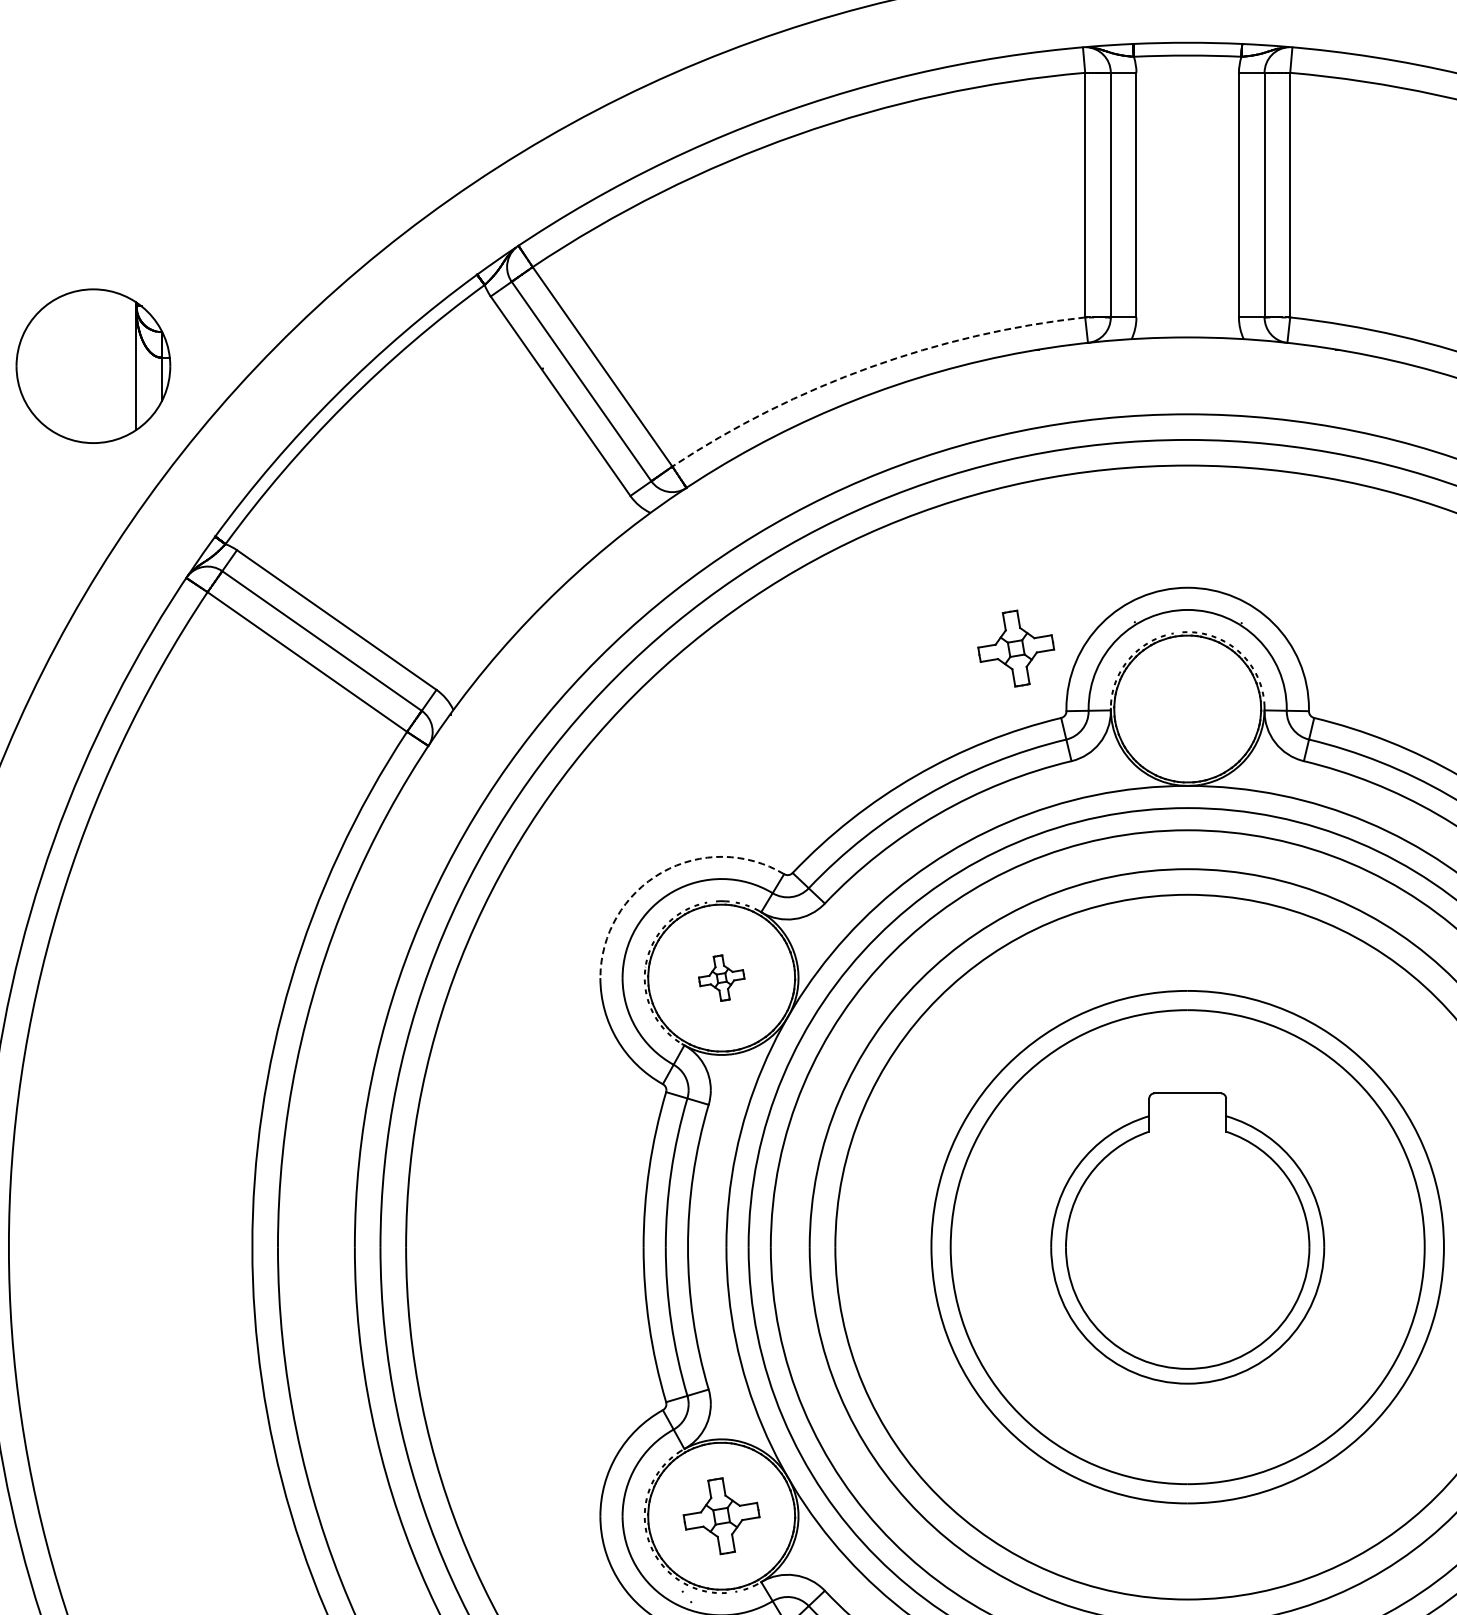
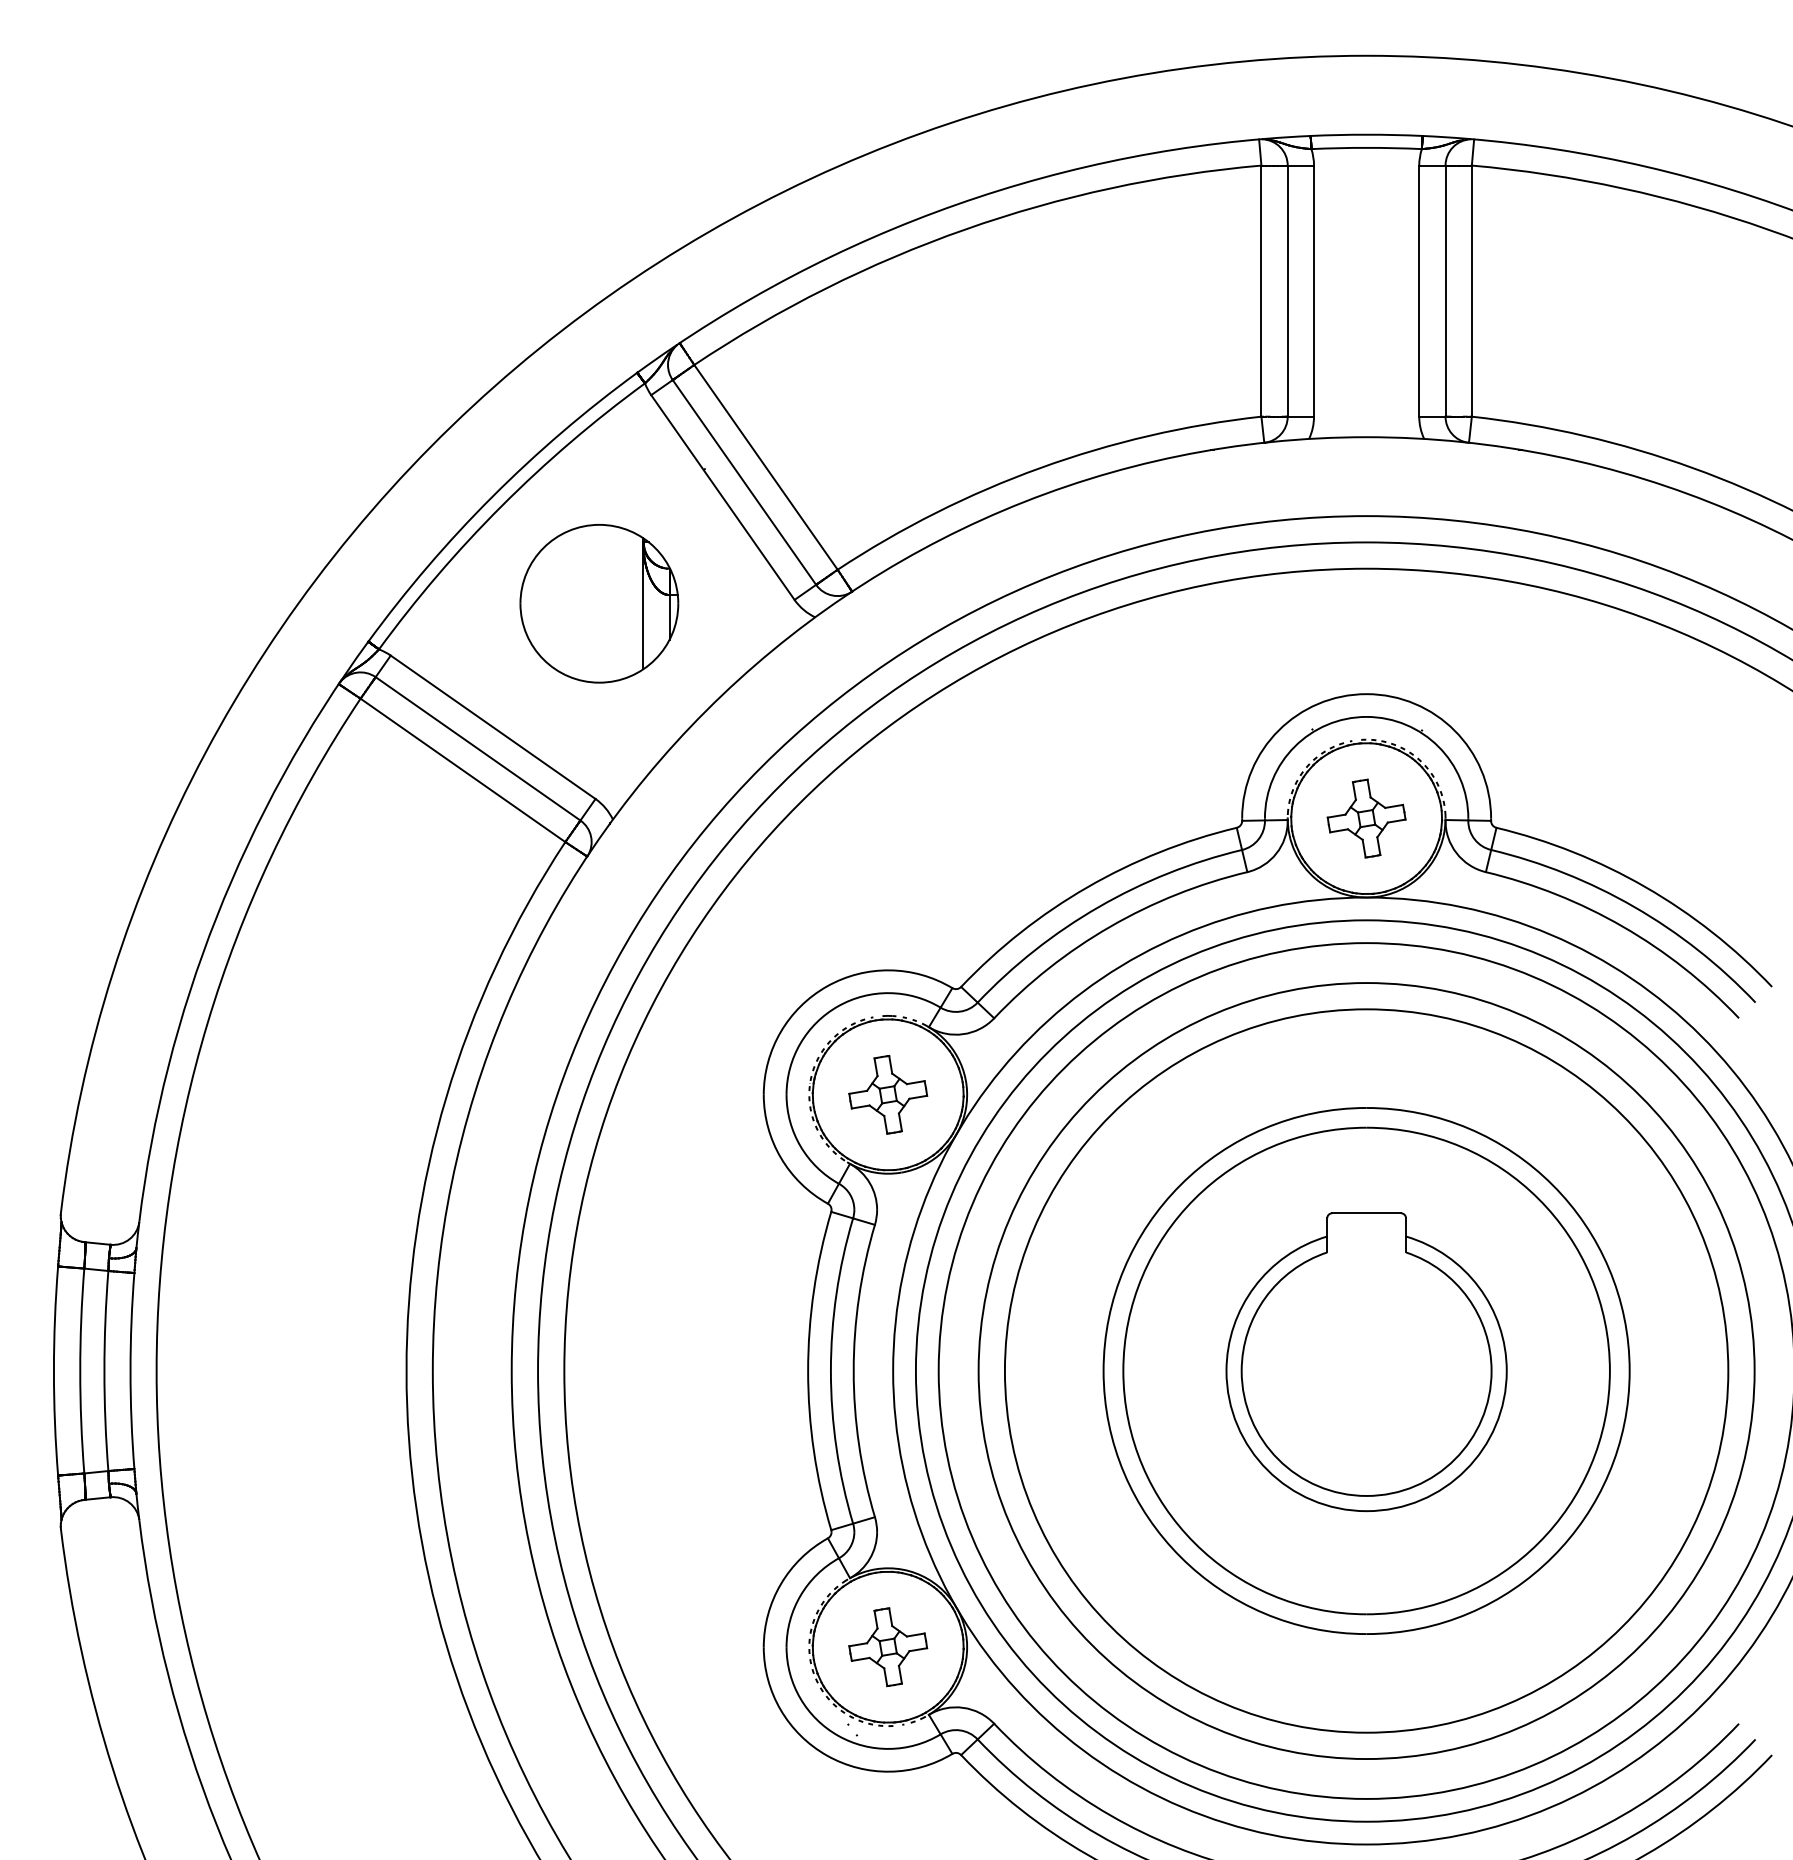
part: (93, 365) -> (599, 603), moved
arc: (869, 367) -> (1040, 468), dashed -> solid
part: (1016, 648) -> (1366, 818), moved
arc: (661, 872) -> (826, 986), dashed -> solid
part: (721, 977) -> (888, 1094), size x1.67

